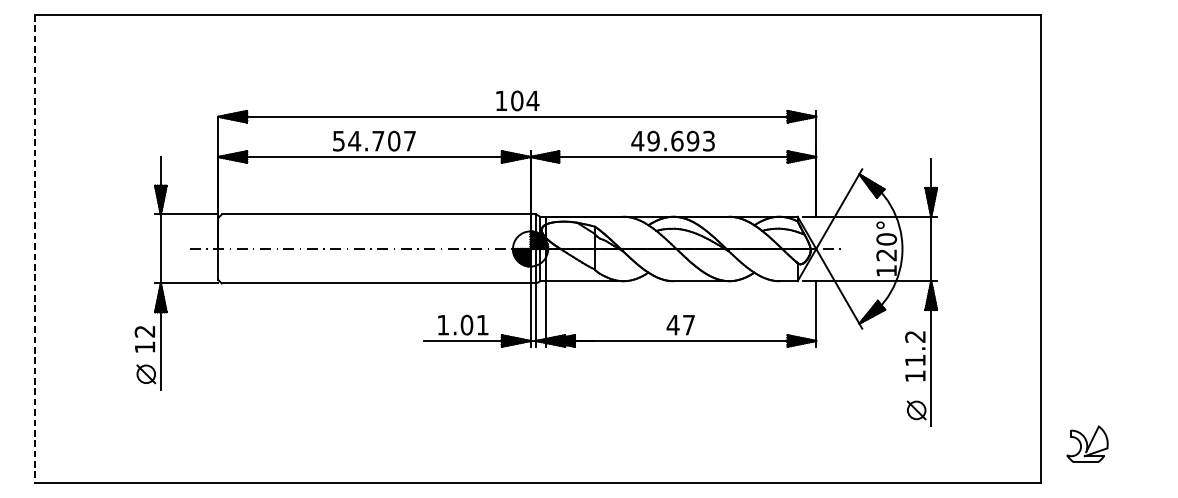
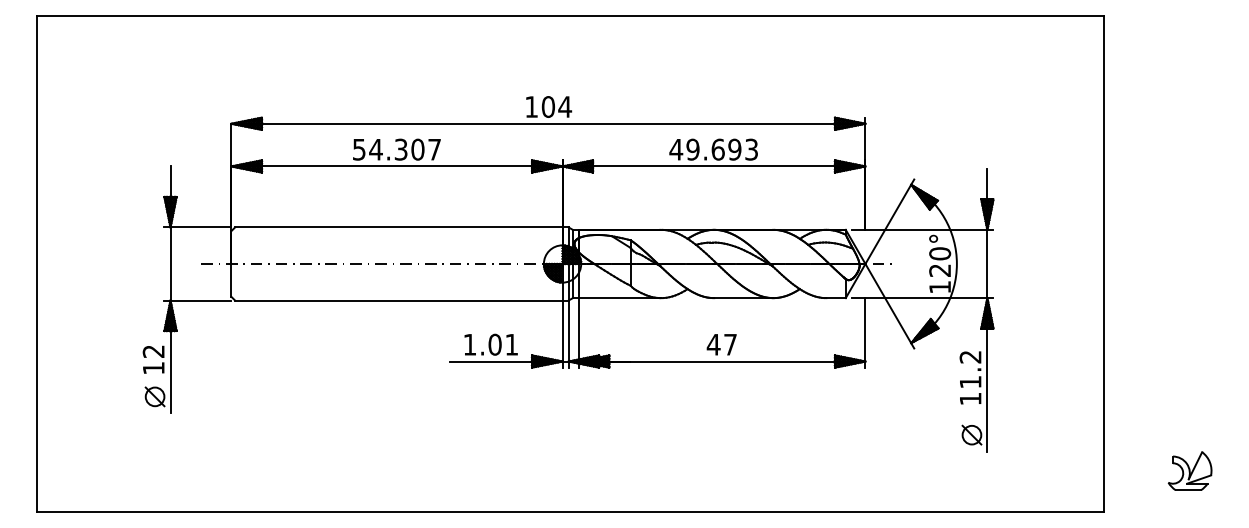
text: (377, 141) -> (400, 149), 54.707 -> 54.307
line: (35, 249) -> (37, 264), dashed -> solid
part: (1086, 443) -> (1189, 470), moved

